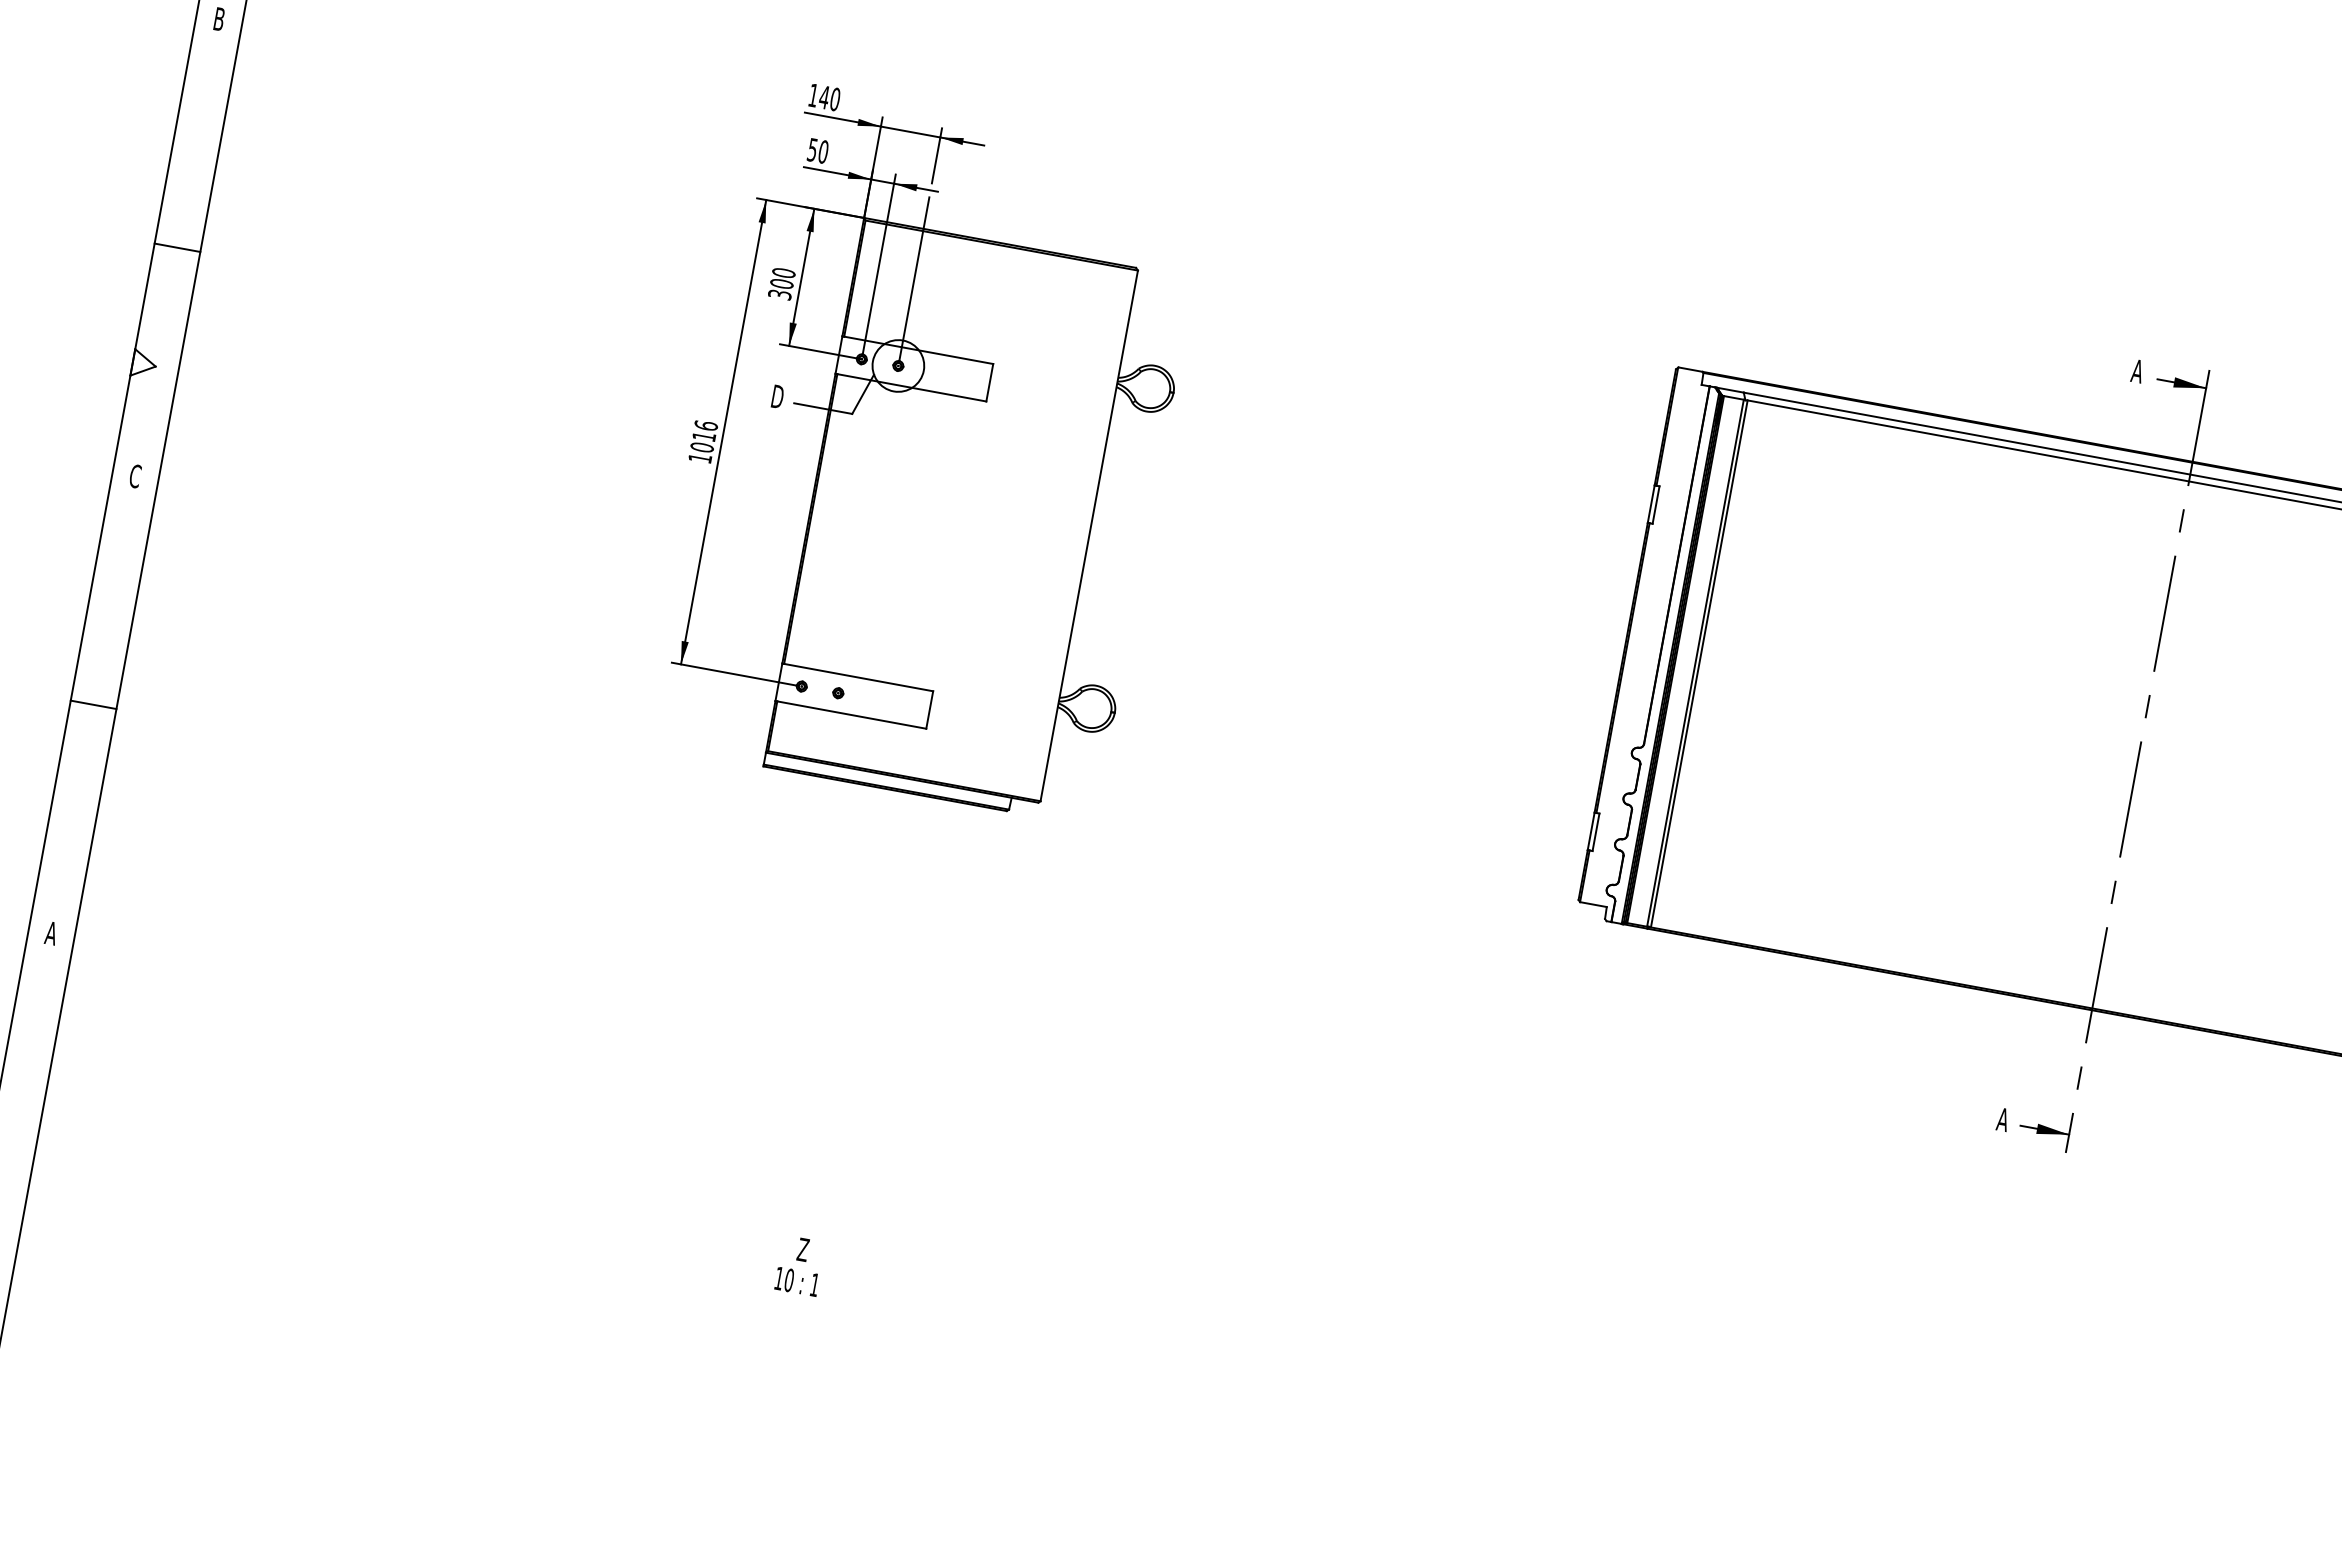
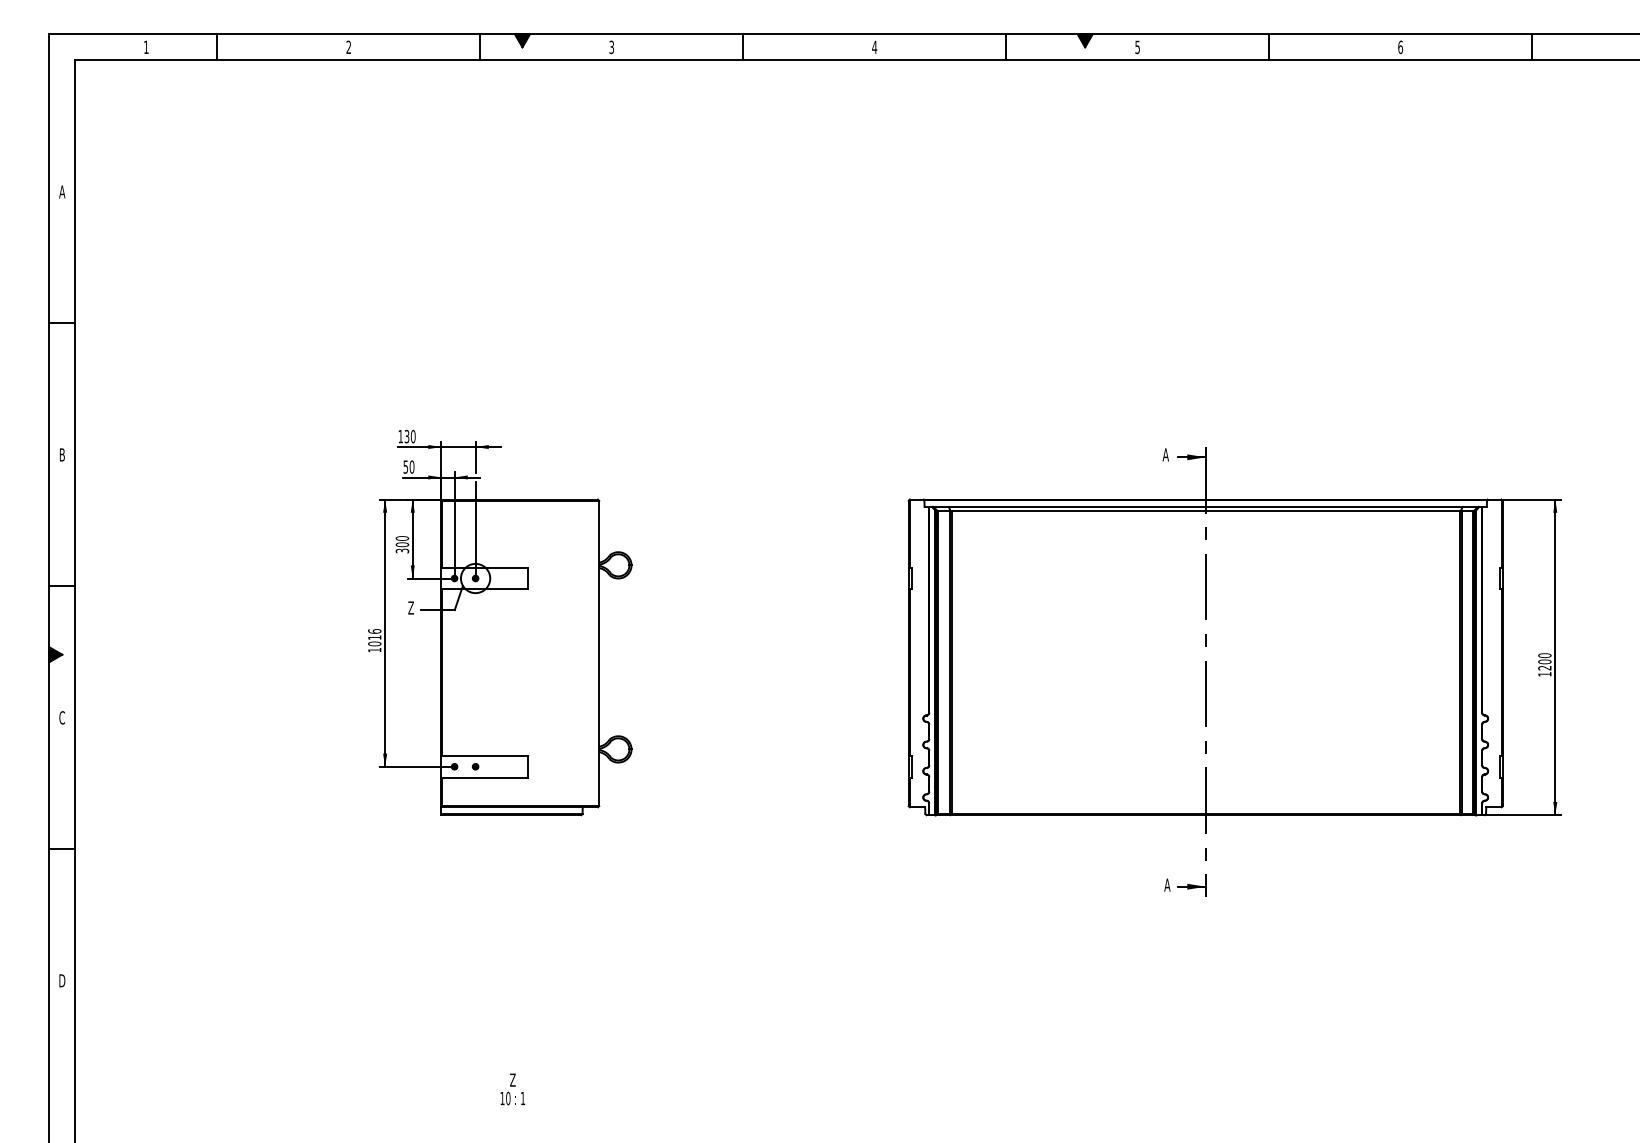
text: (823, 97) -> (406, 436), 140 -> 130
fill: (143, 364) -> (55, 654), added
text: (777, 395) -> (411, 607), D -> Z
text: (52, 932) -> (62, 980), A -> D

